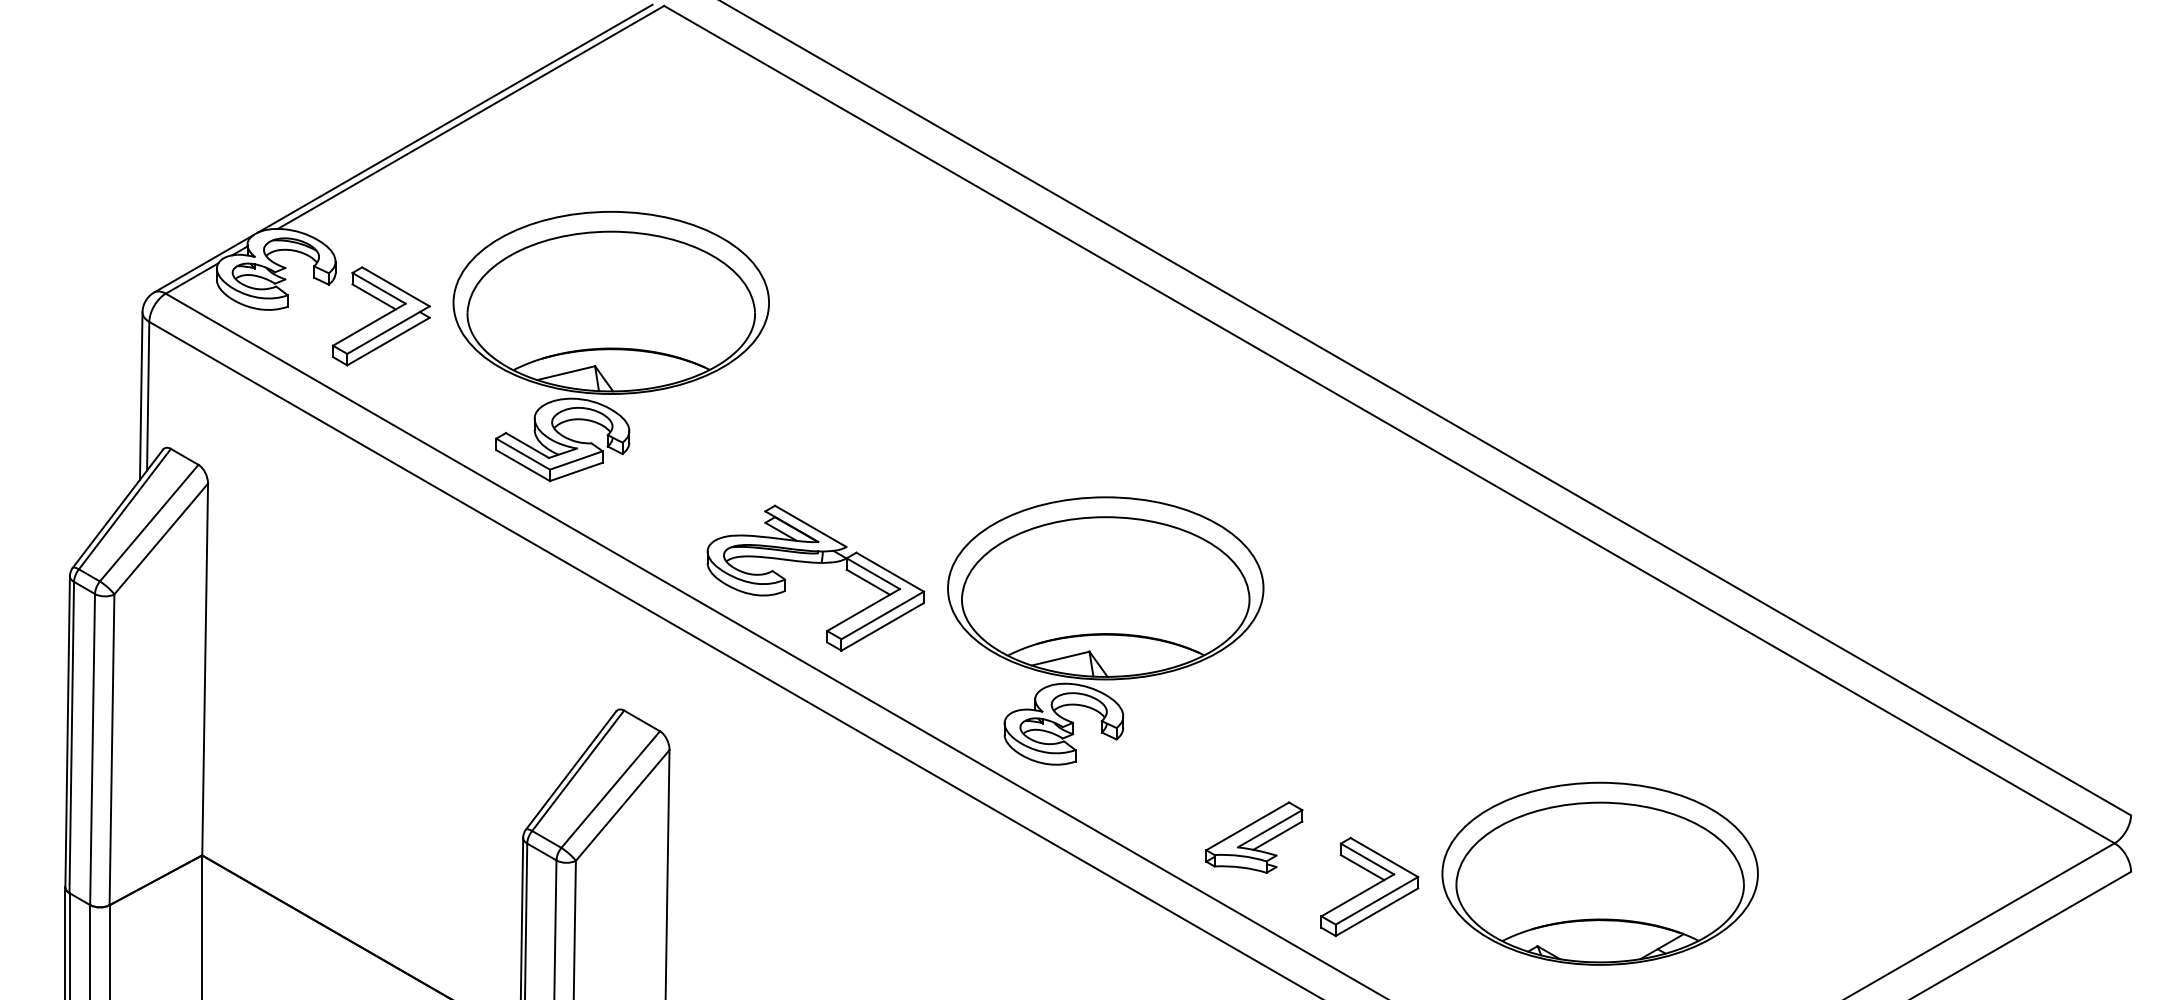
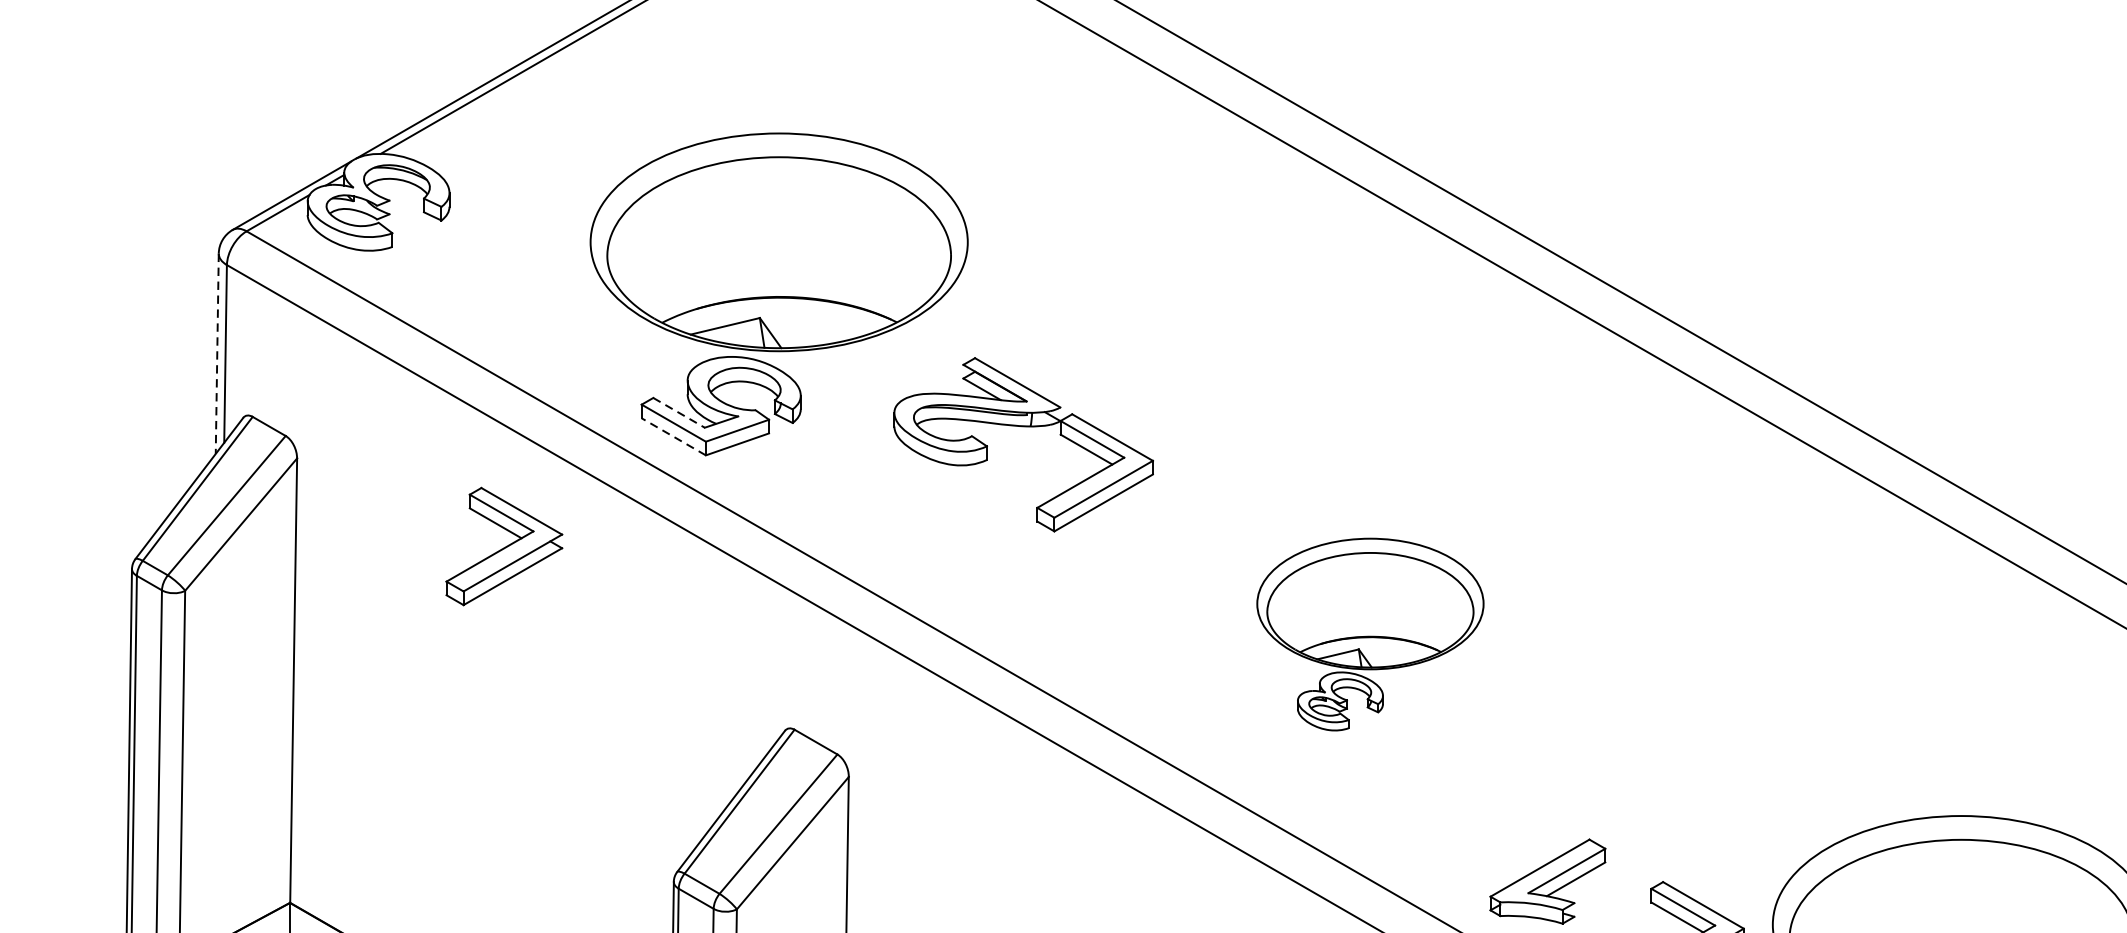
part: (380, 316) -> (503, 546), moved
line: (141, 396) -> (217, 354), solid -> dashed
line: (527, 445) -> (679, 412), solid -> dashed
line: (522, 465) -> (673, 436), solid -> dashed
part: (815, 563) -> (1023, 427), moved
part: (1105, 630) -> (1370, 633), size x0.6

